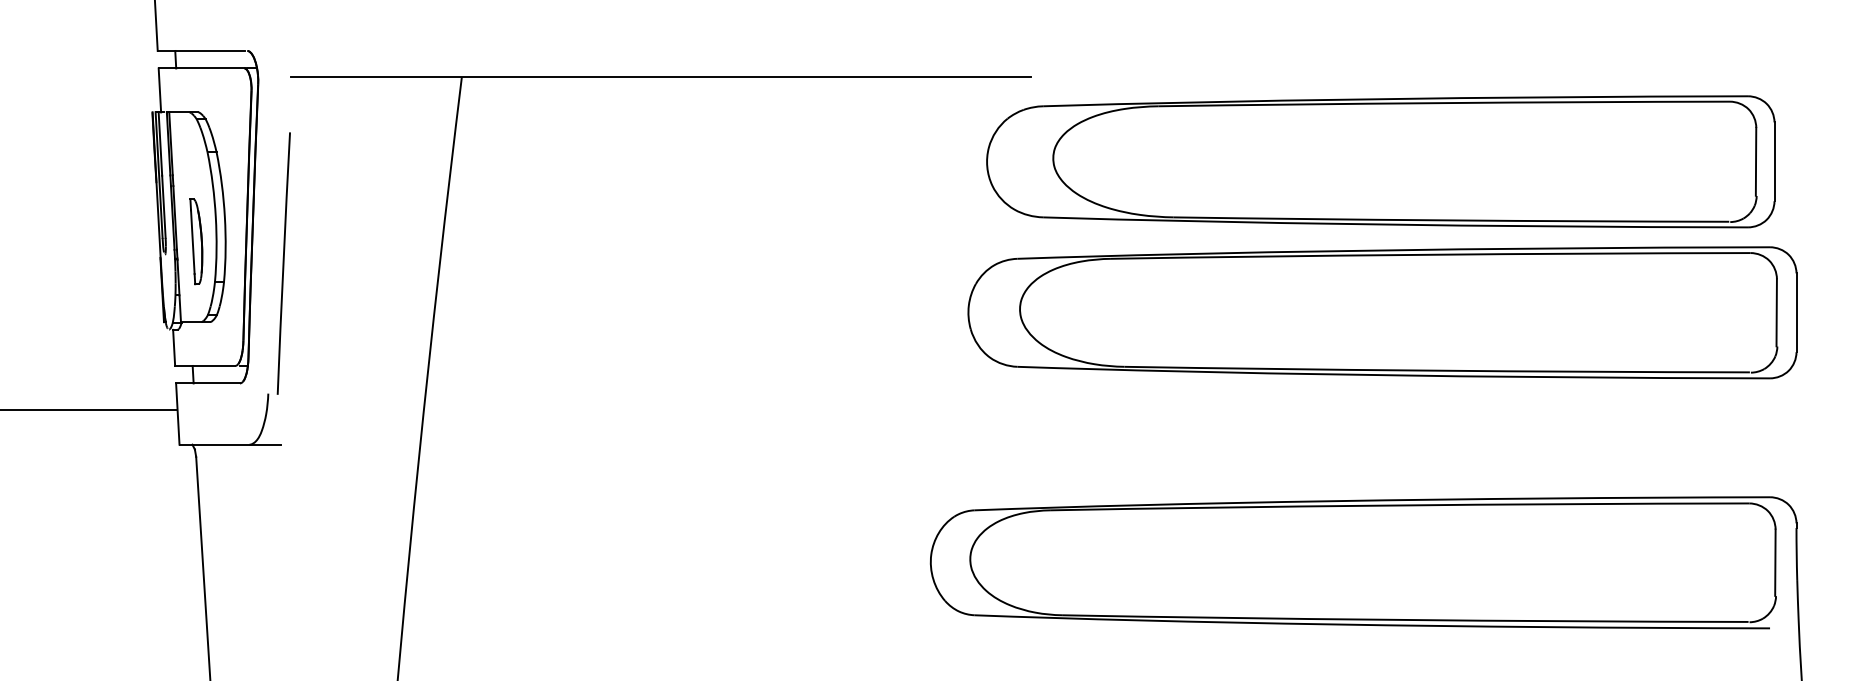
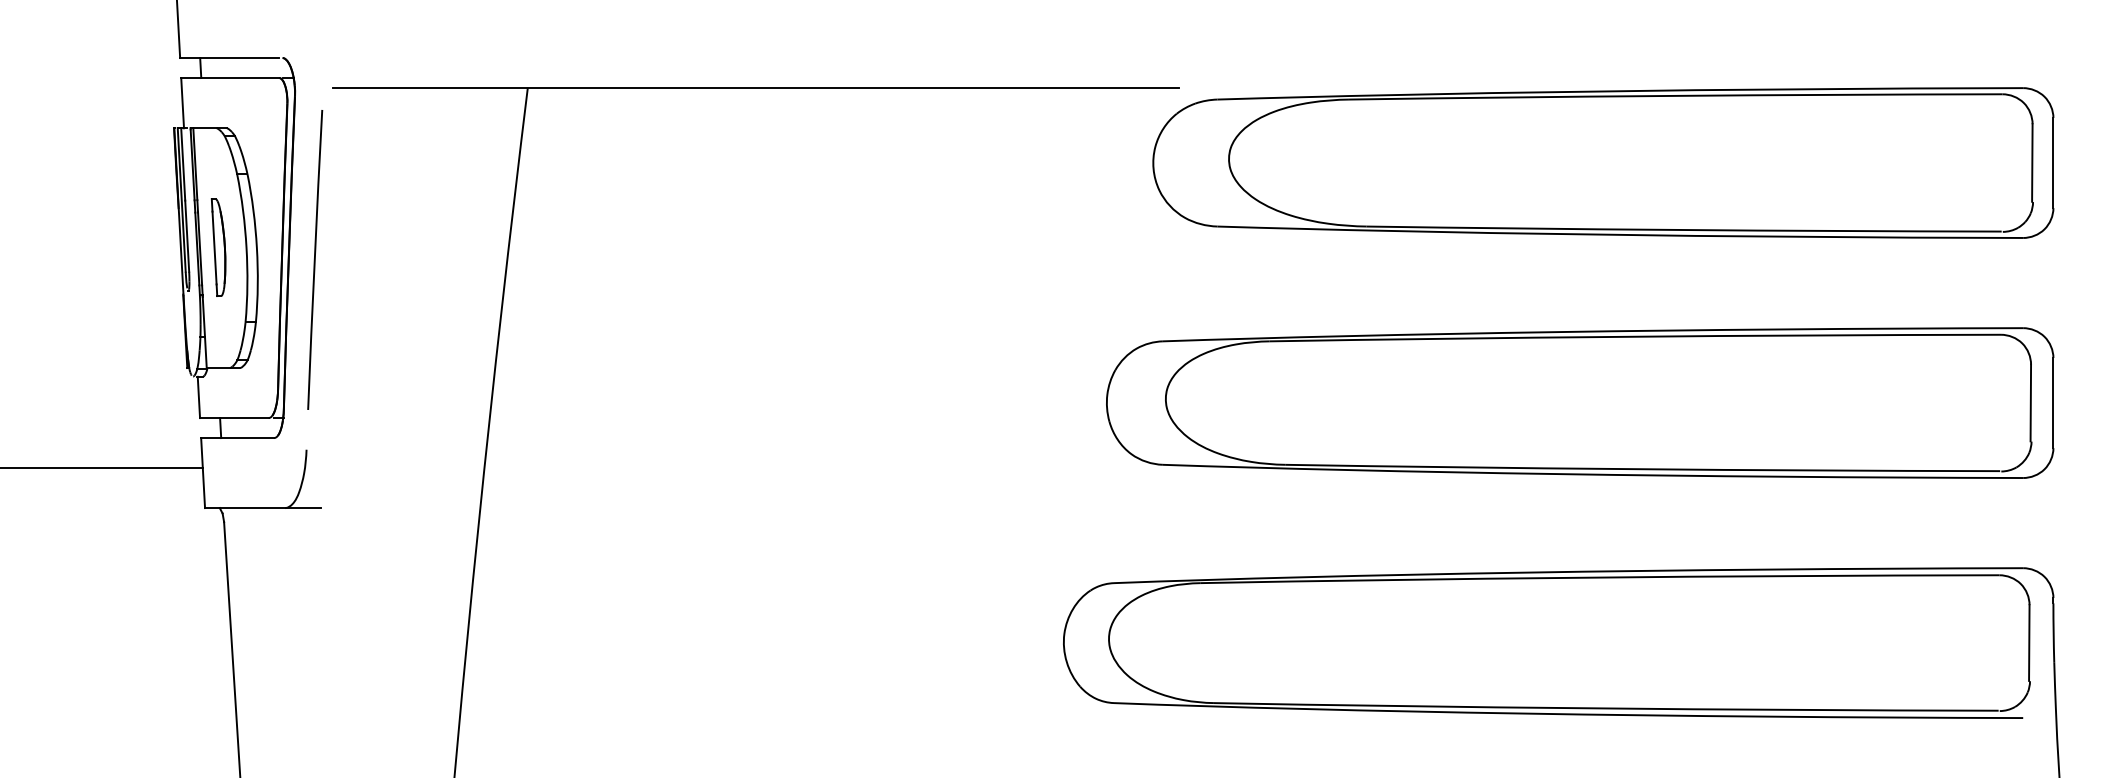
part: (1380, 161) -> (1603, 162), moved
part: (196, 241) -> (218, 247), moved
line: (283, 263) -> (314, 259), moved
part: (1382, 312) -> (1580, 402), moved

